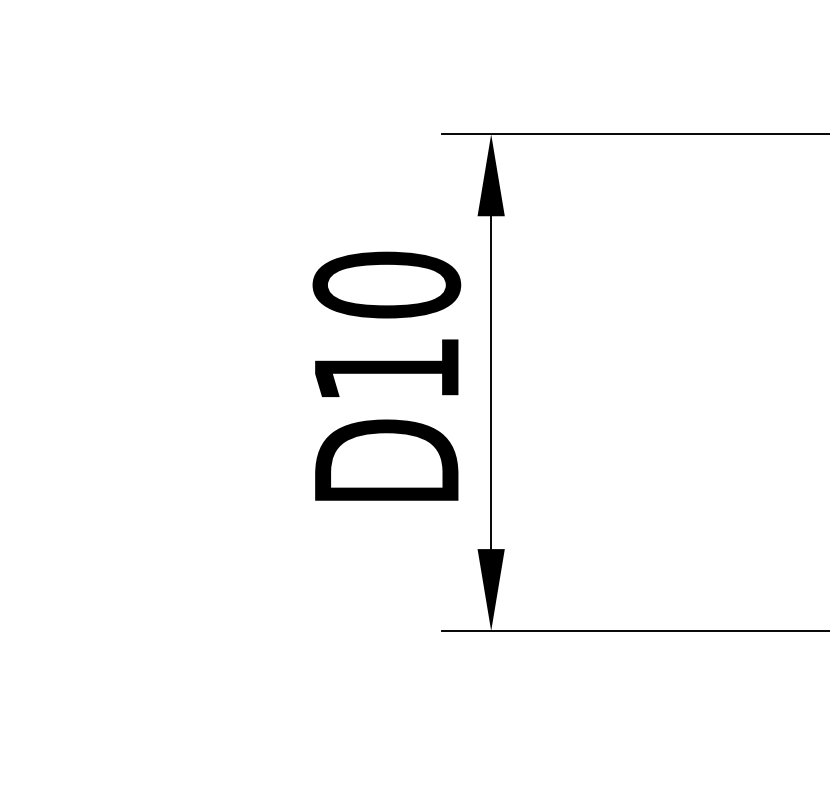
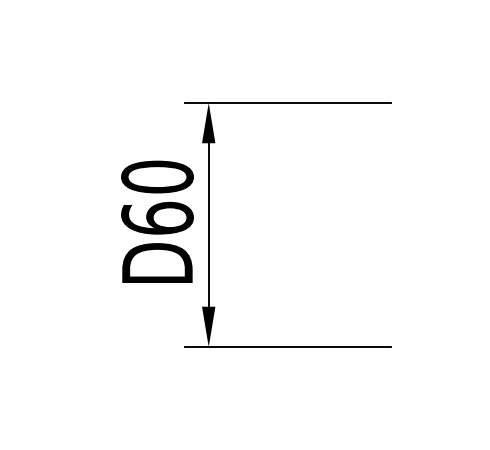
text: (386, 367) -> (157, 217), D10 -> D60

